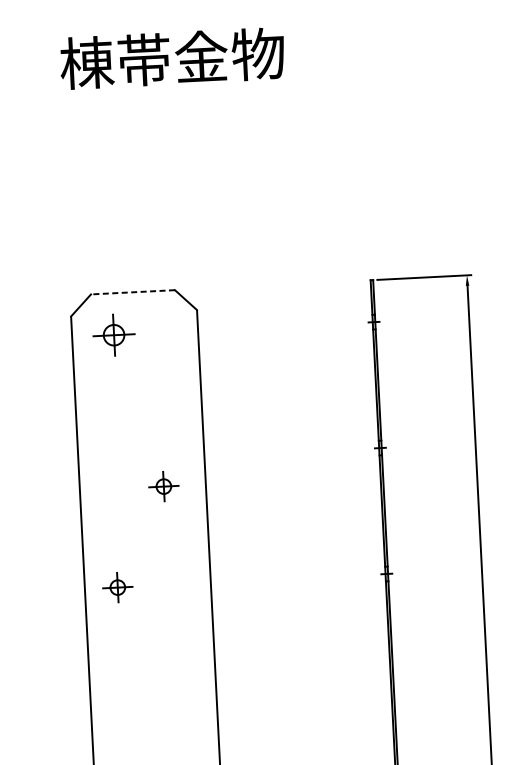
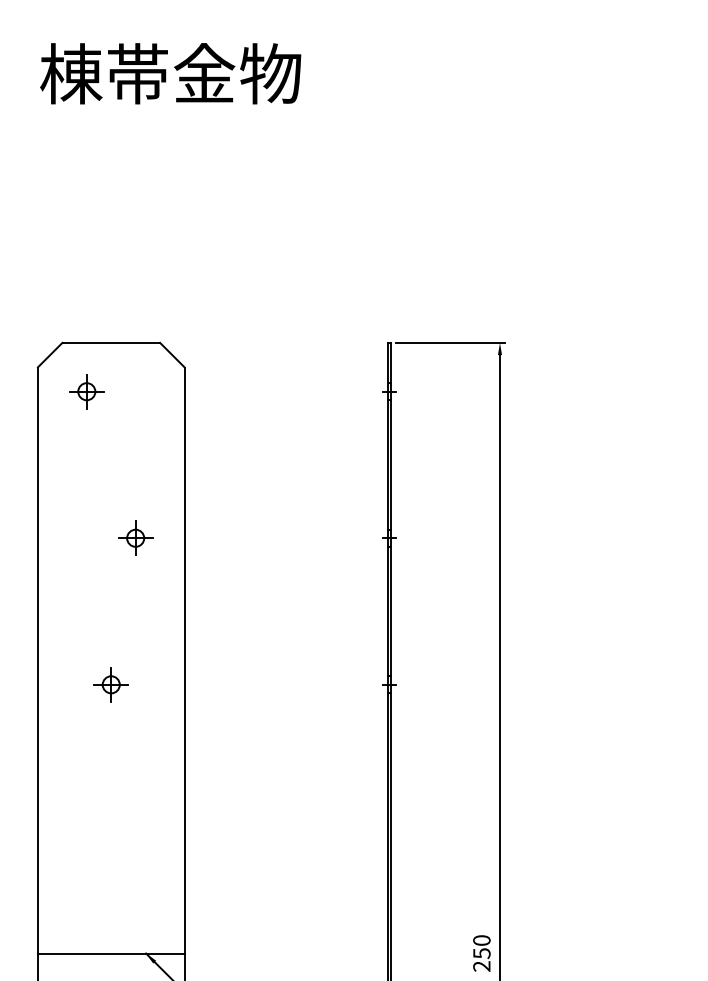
line: (133, 291) -> (111, 342), dashed -> solid
part: (113, 335) -> (86, 391), size x0.71
part: (163, 485) -> (135, 537), moved
part: (117, 587) -> (110, 684), moved

